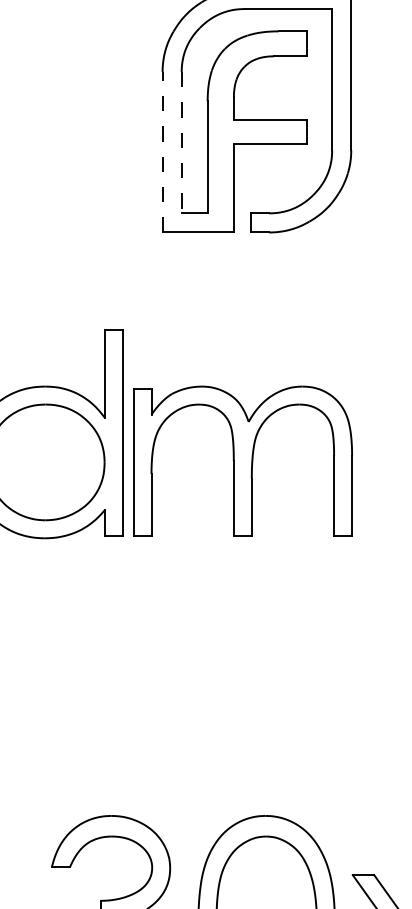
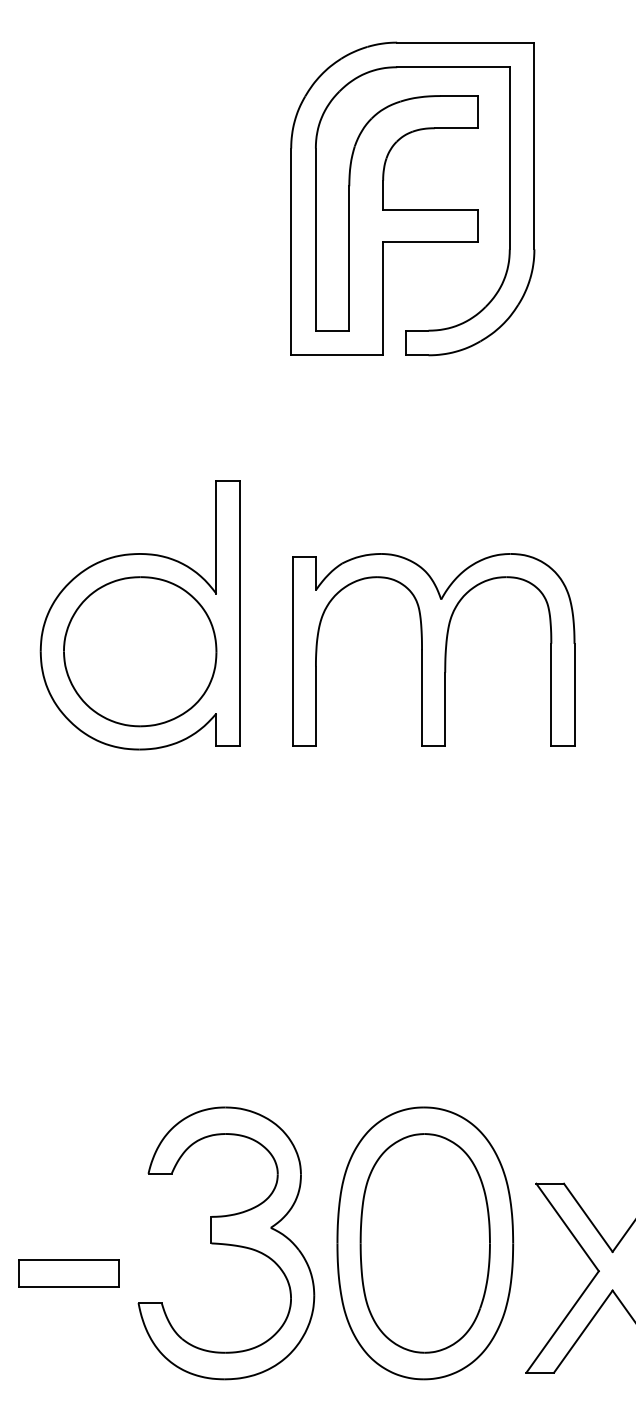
line: (181, 143) -> (315, 240), dashed -> solid
line: (162, 151) -> (291, 251), dashed -> solid
part: (242, 460) -> (433, 649), moved

